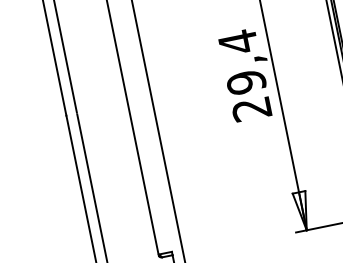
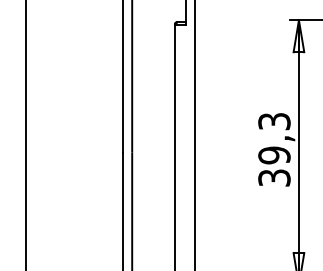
text: (245, 75) -> (274, 149), 29,4 -> 39,3

